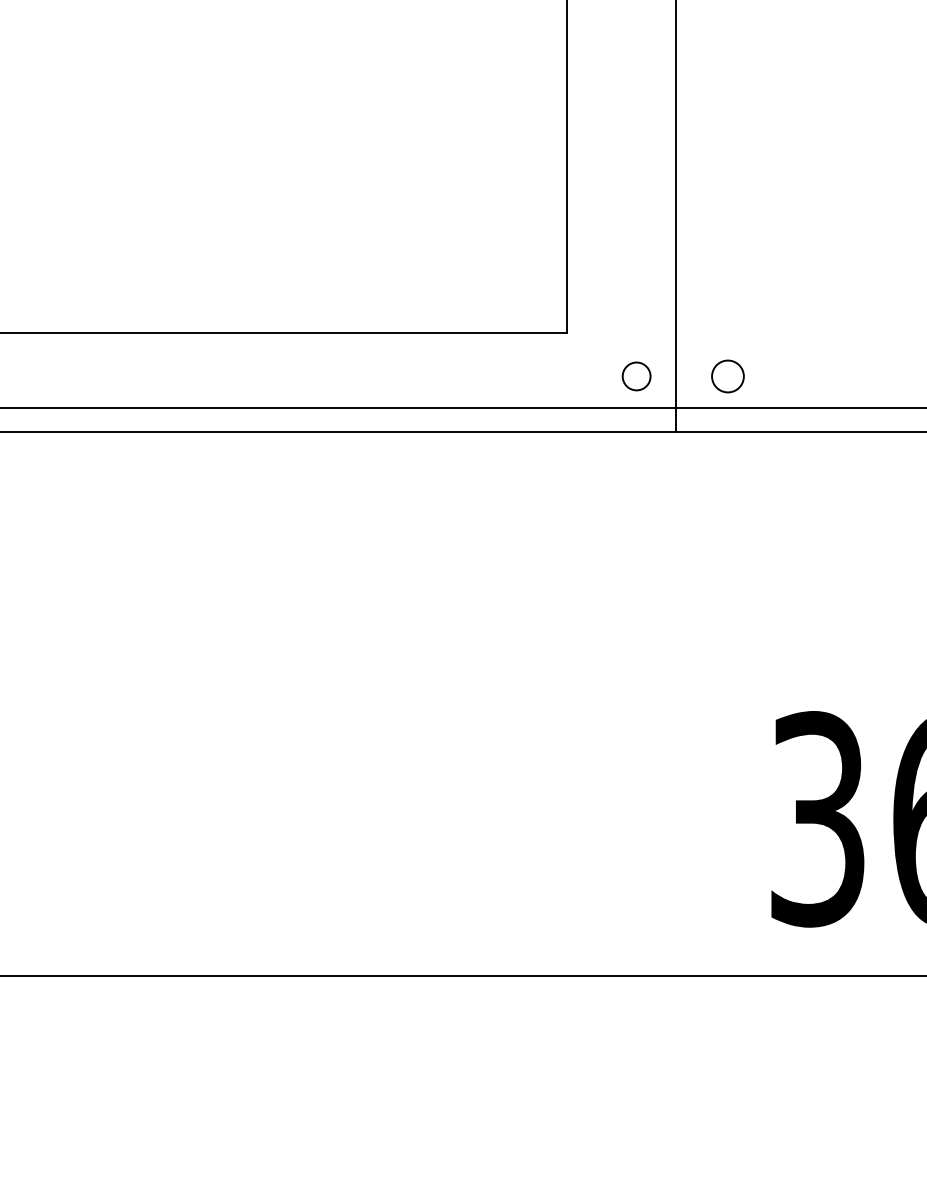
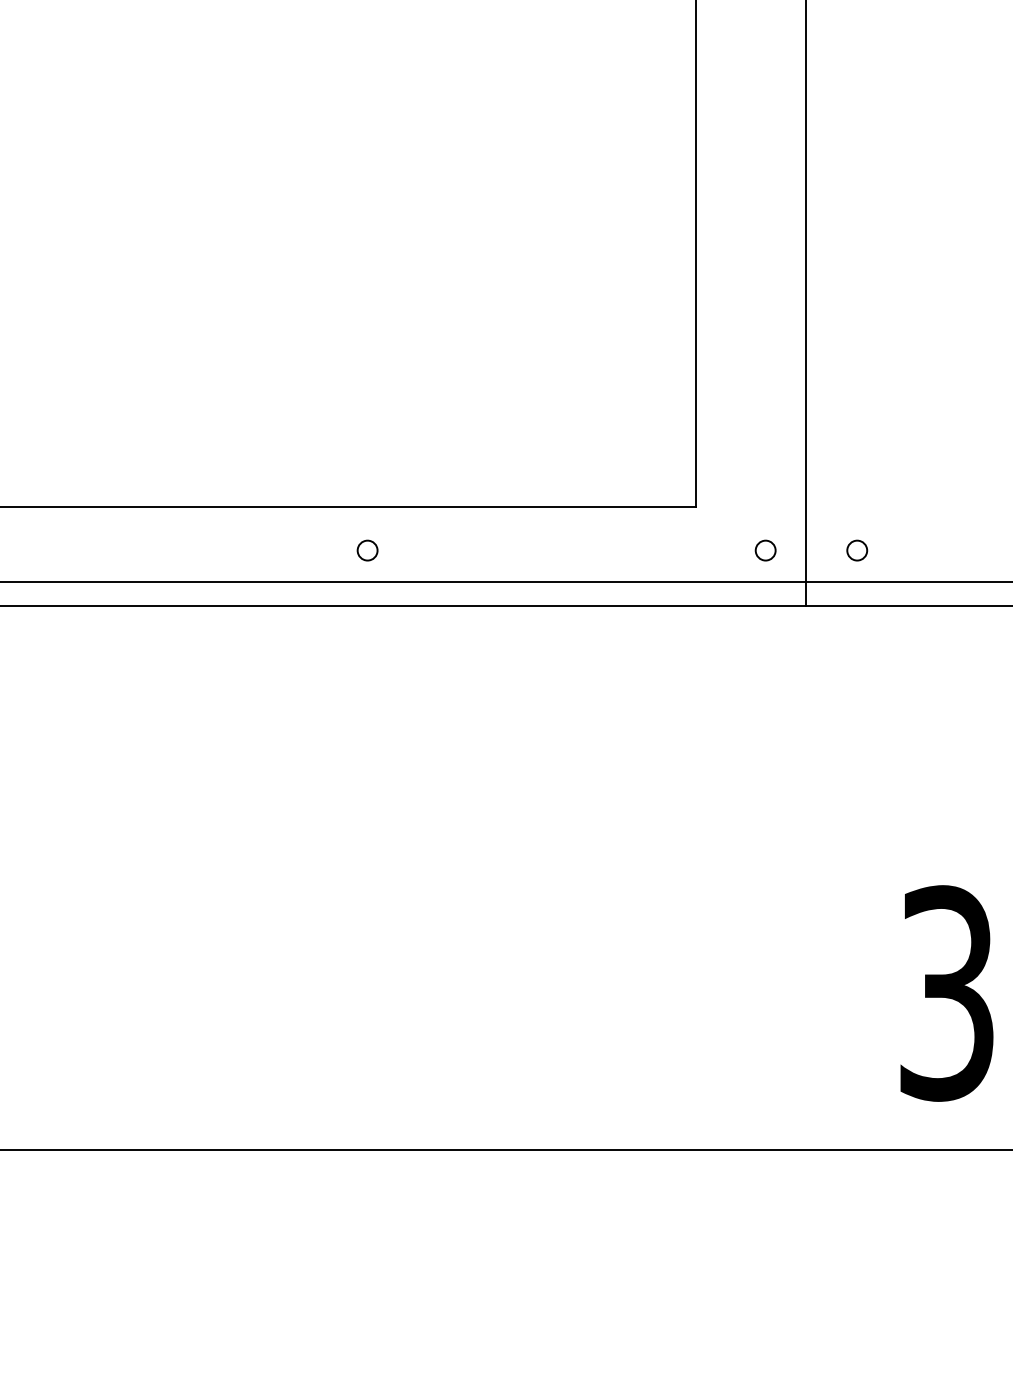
circle: (238, 376) -> (367, 550), added
circle: (636, 376) -> (765, 550), size x0.71
circle: (728, 376) -> (857, 550), size x0.62

